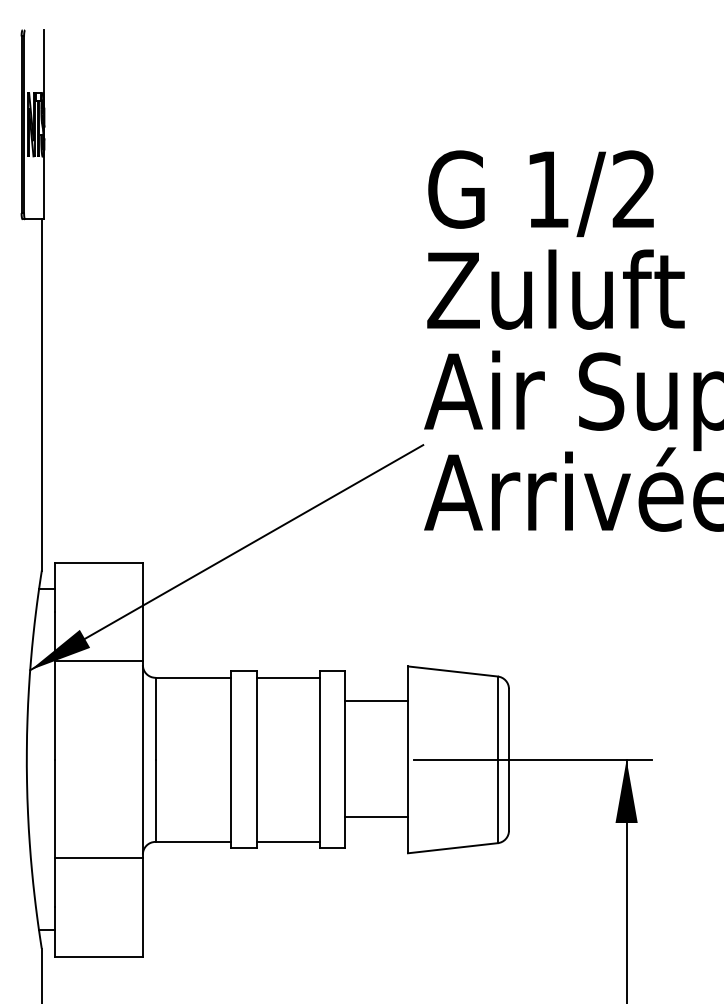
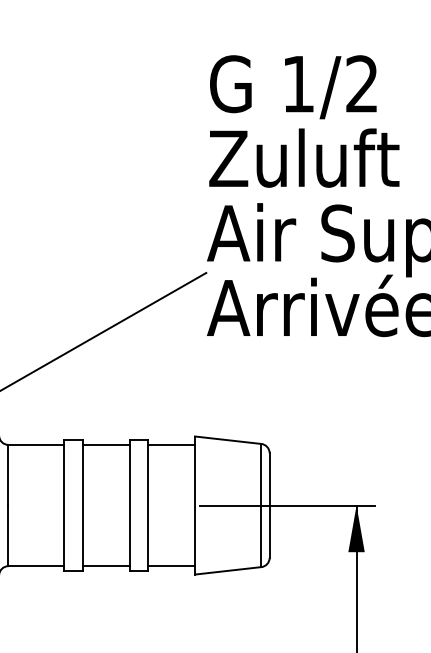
line: (376, 700) -> (171, 444), moved
line: (376, 816) -> (171, 565), moved

